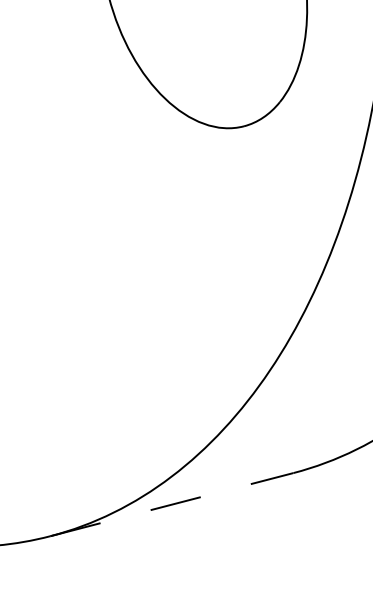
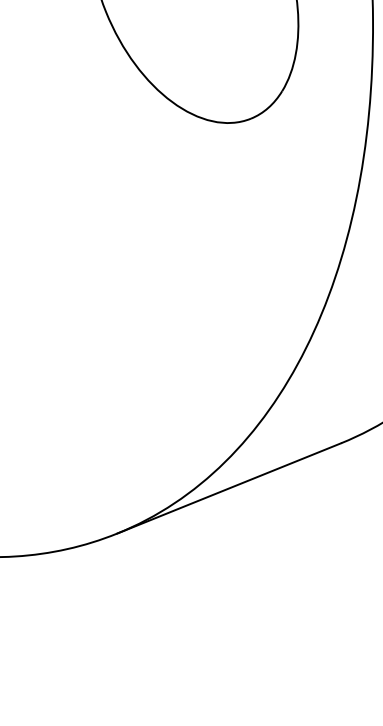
line: (172, 504) -> (229, 488), dashed -> solid

